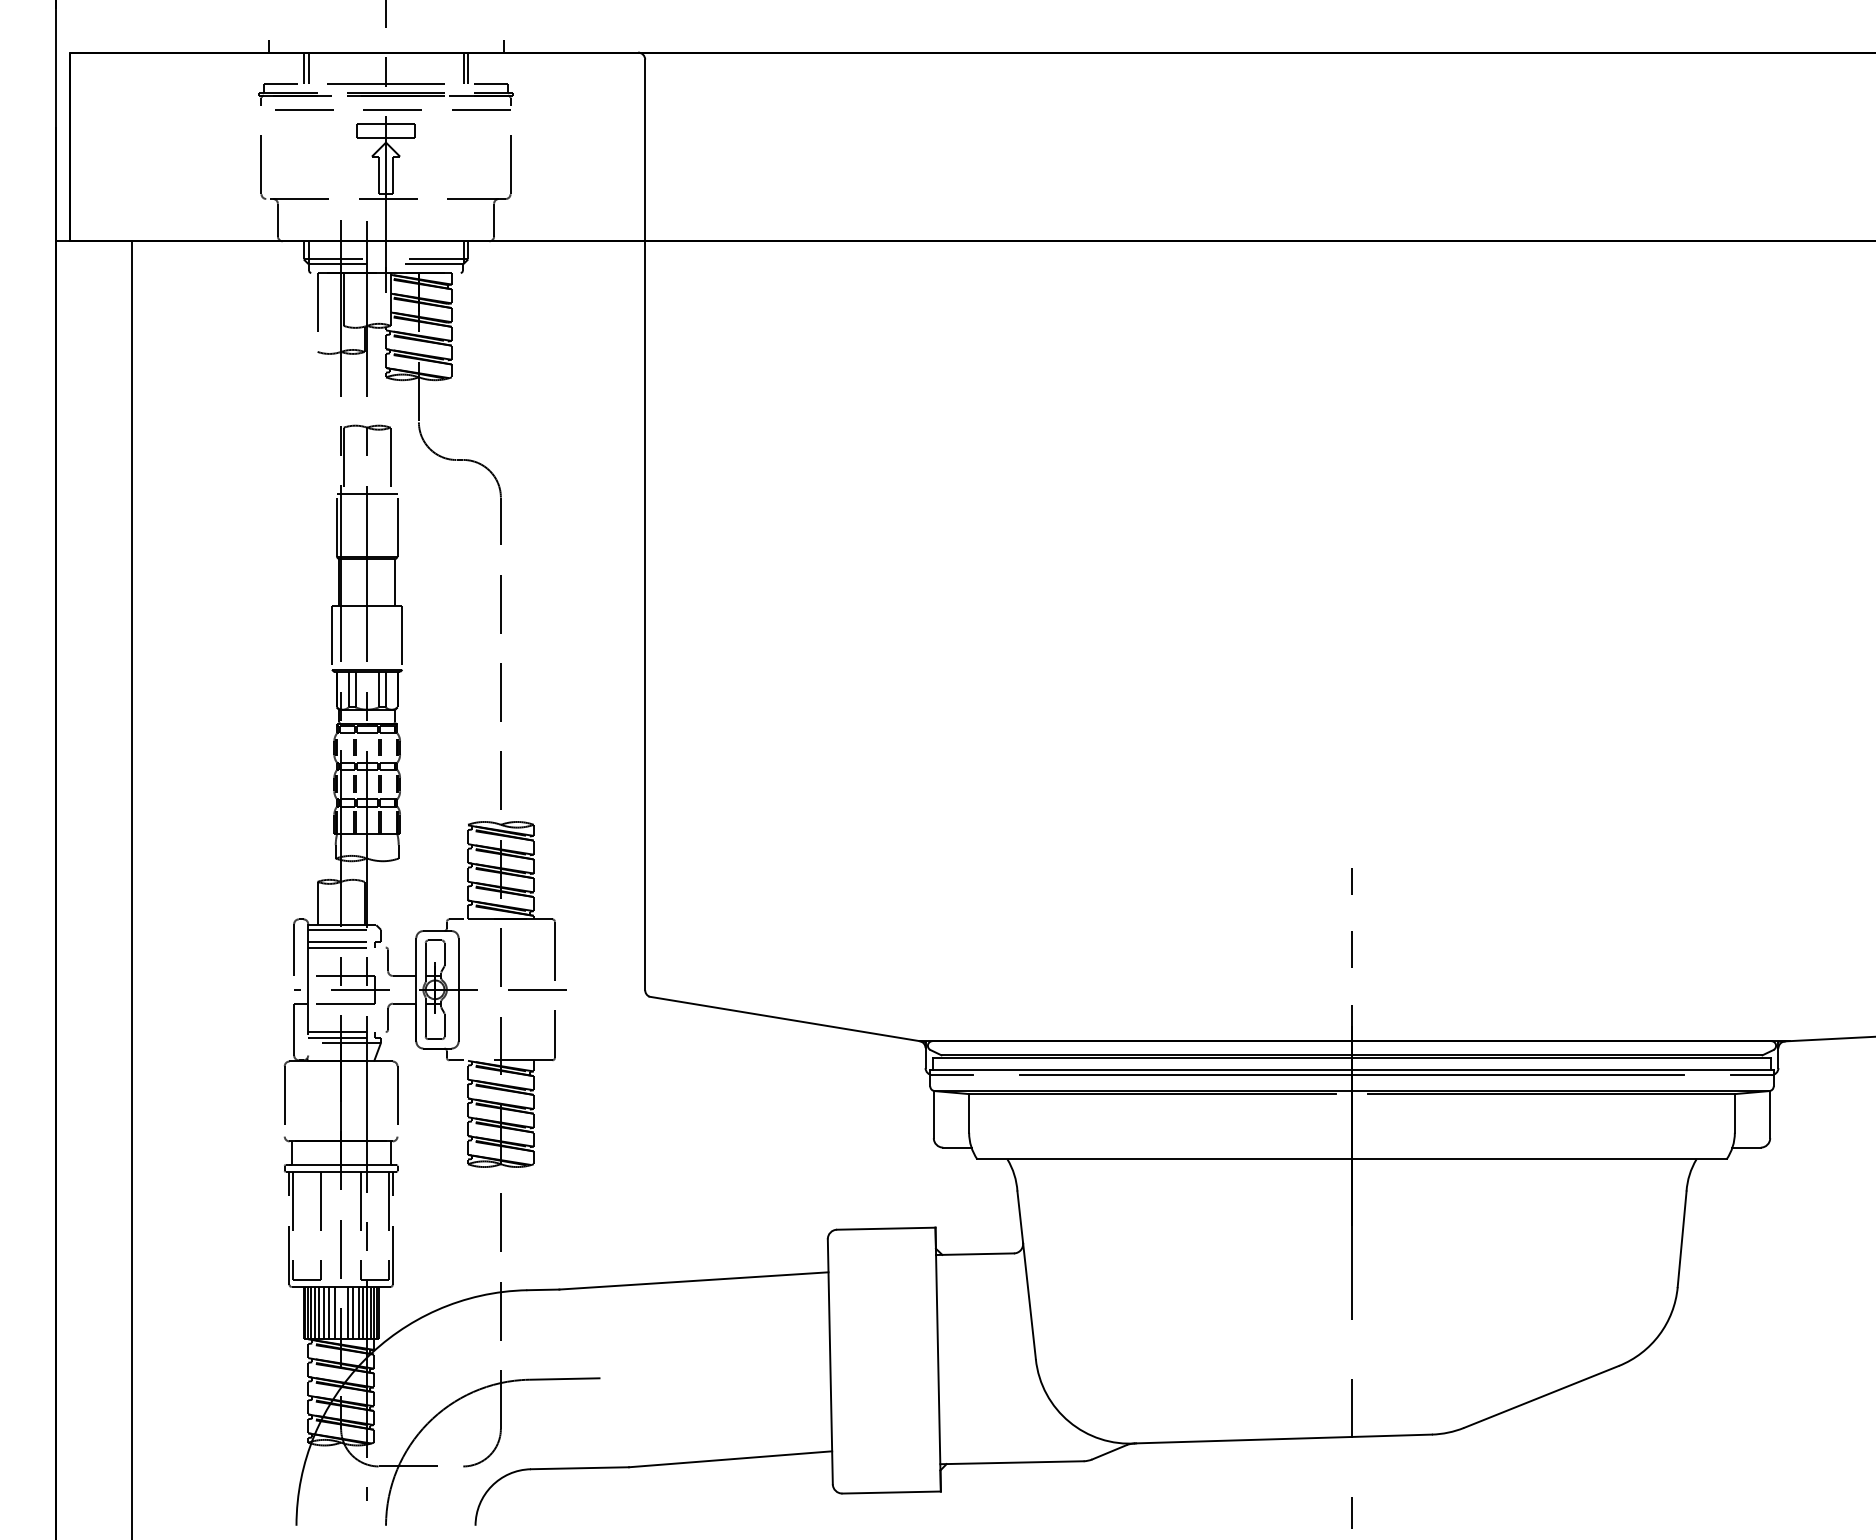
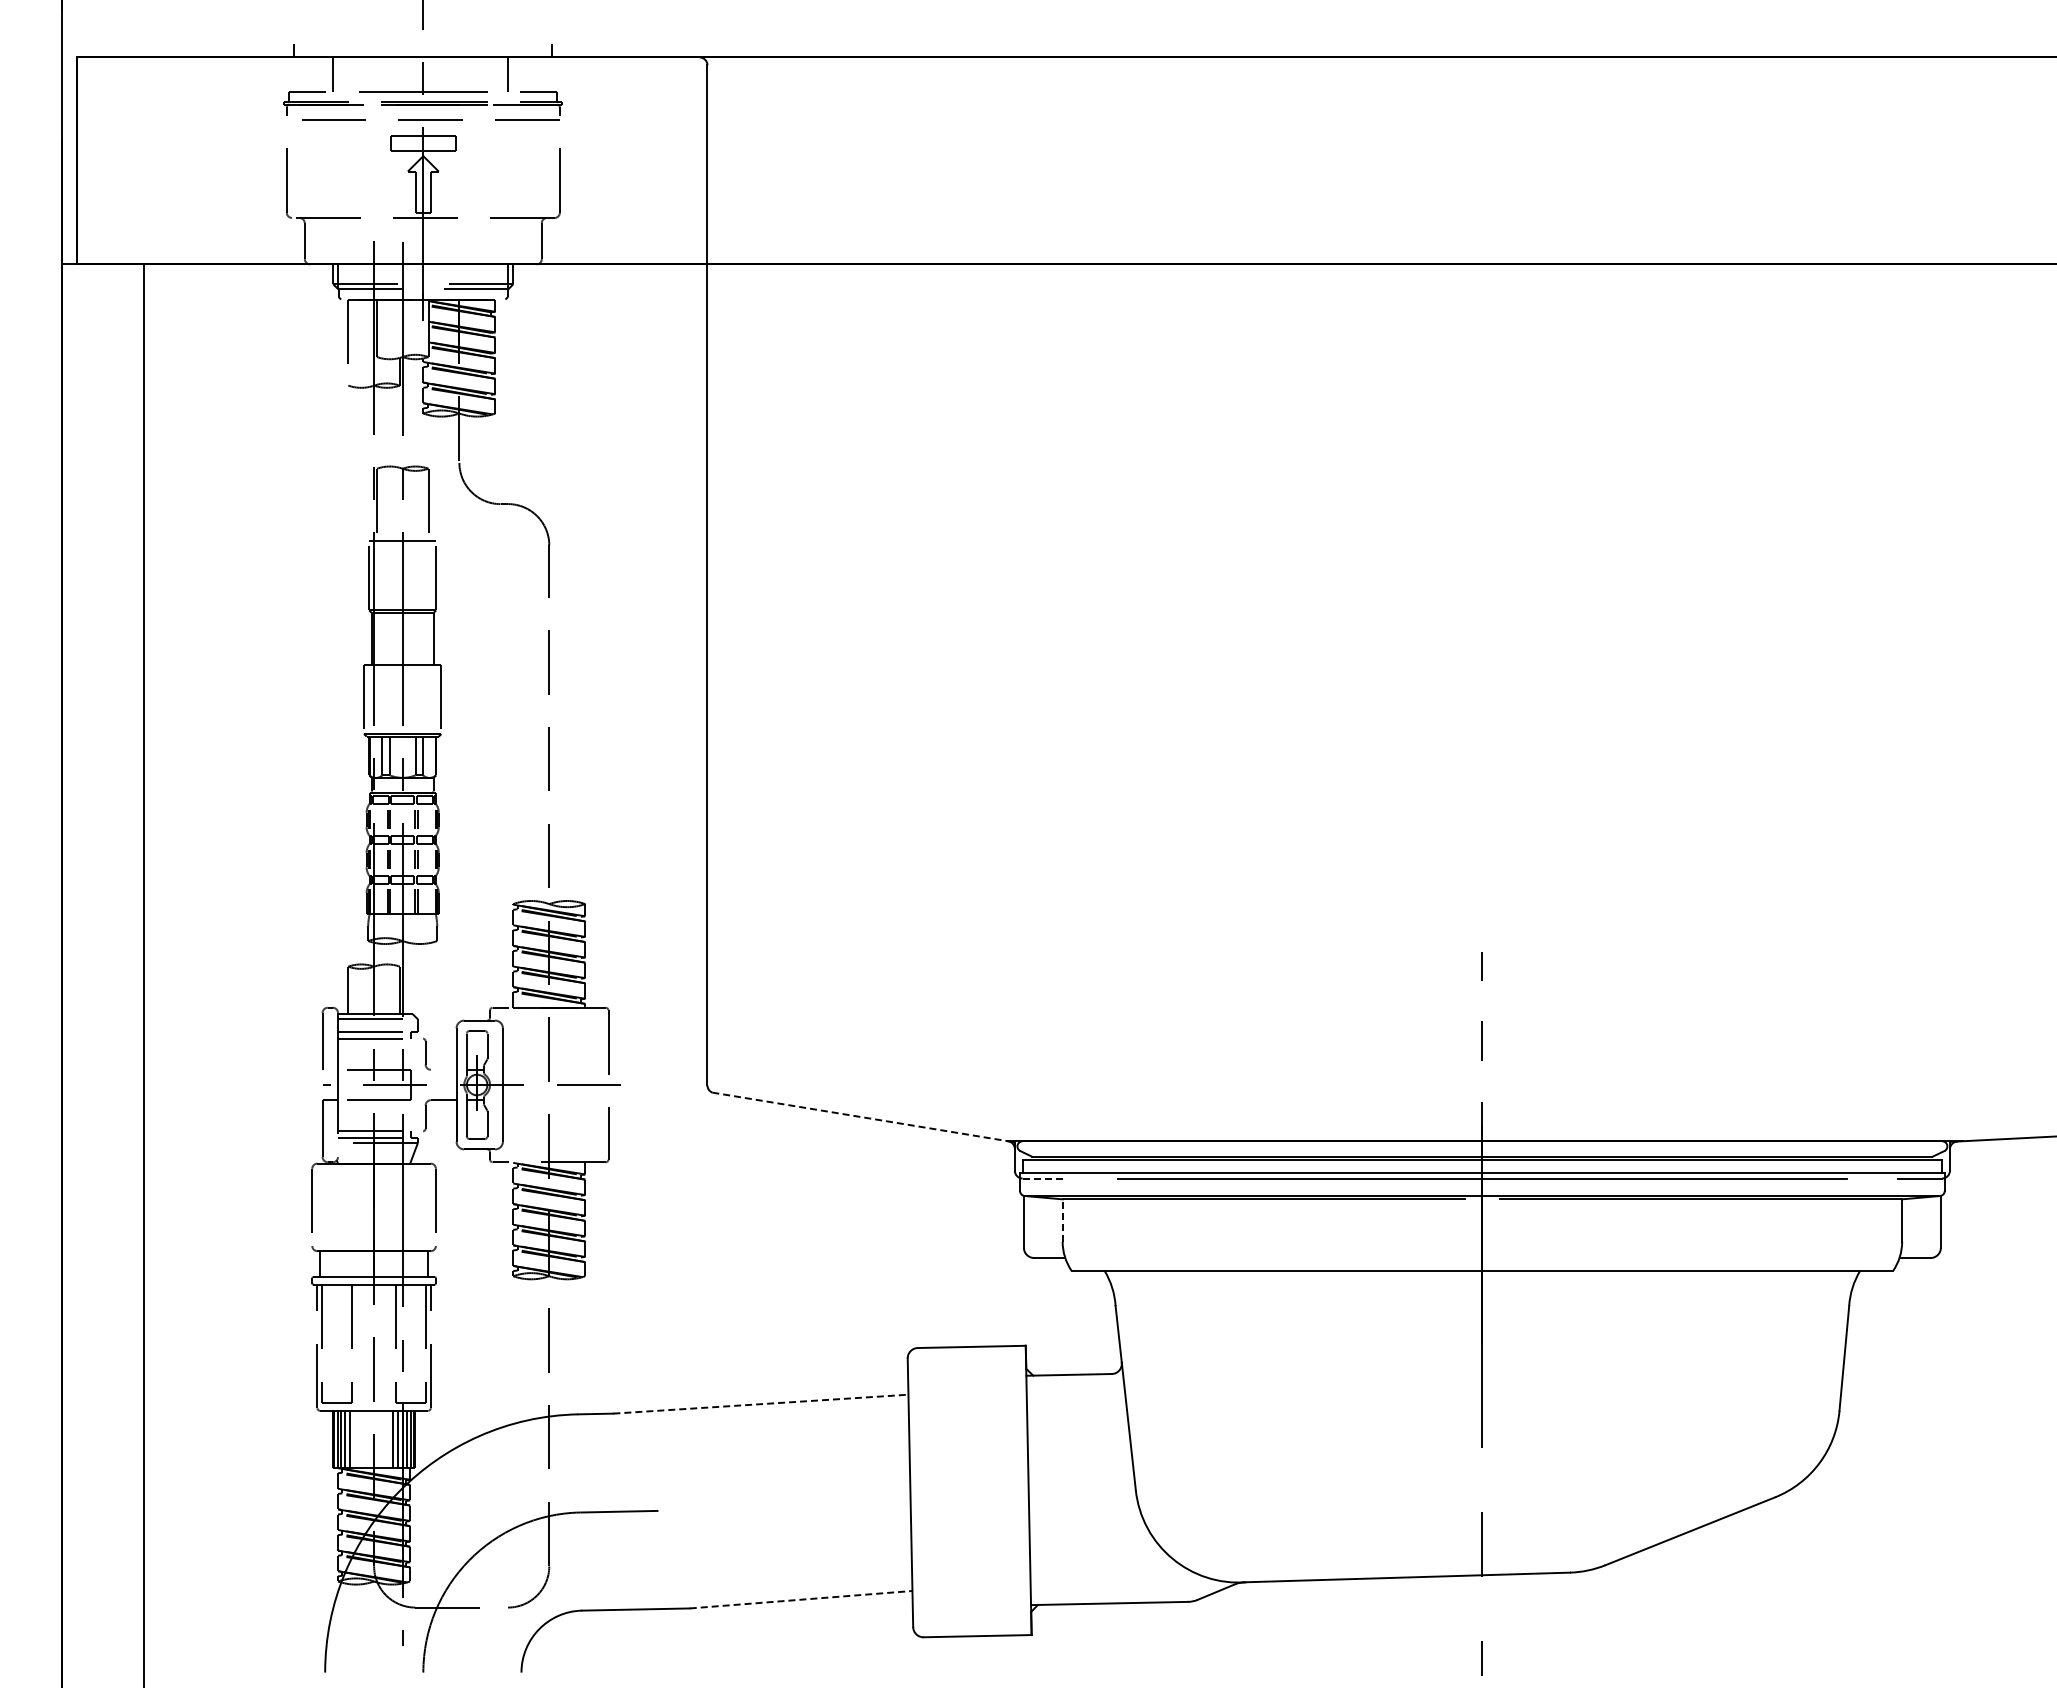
line: (308, 68) -> (338, 74), removed
line: (468, 68) -> (513, 74), removed
line: (404, 975) -> (443, 1069), removed
line: (784, 1018) -> (860, 1116), solid -> dashed
line: (952, 1075) -> (1044, 1178), solid -> dashed
line: (969, 1113) -> (1062, 1220), solid -> dashed
line: (693, 1281) -> (760, 1404), solid -> dashed
line: (324, 1312) -> (355, 1438), removed
line: (328, 1312) -> (360, 1438), removed
line: (334, 1312) -> (366, 1438), removed
line: (347, 1312) -> (381, 1438), removed
line: (353, 1312) -> (387, 1438), removed
line: (730, 1459) -> (801, 1599), solid -> dashed

